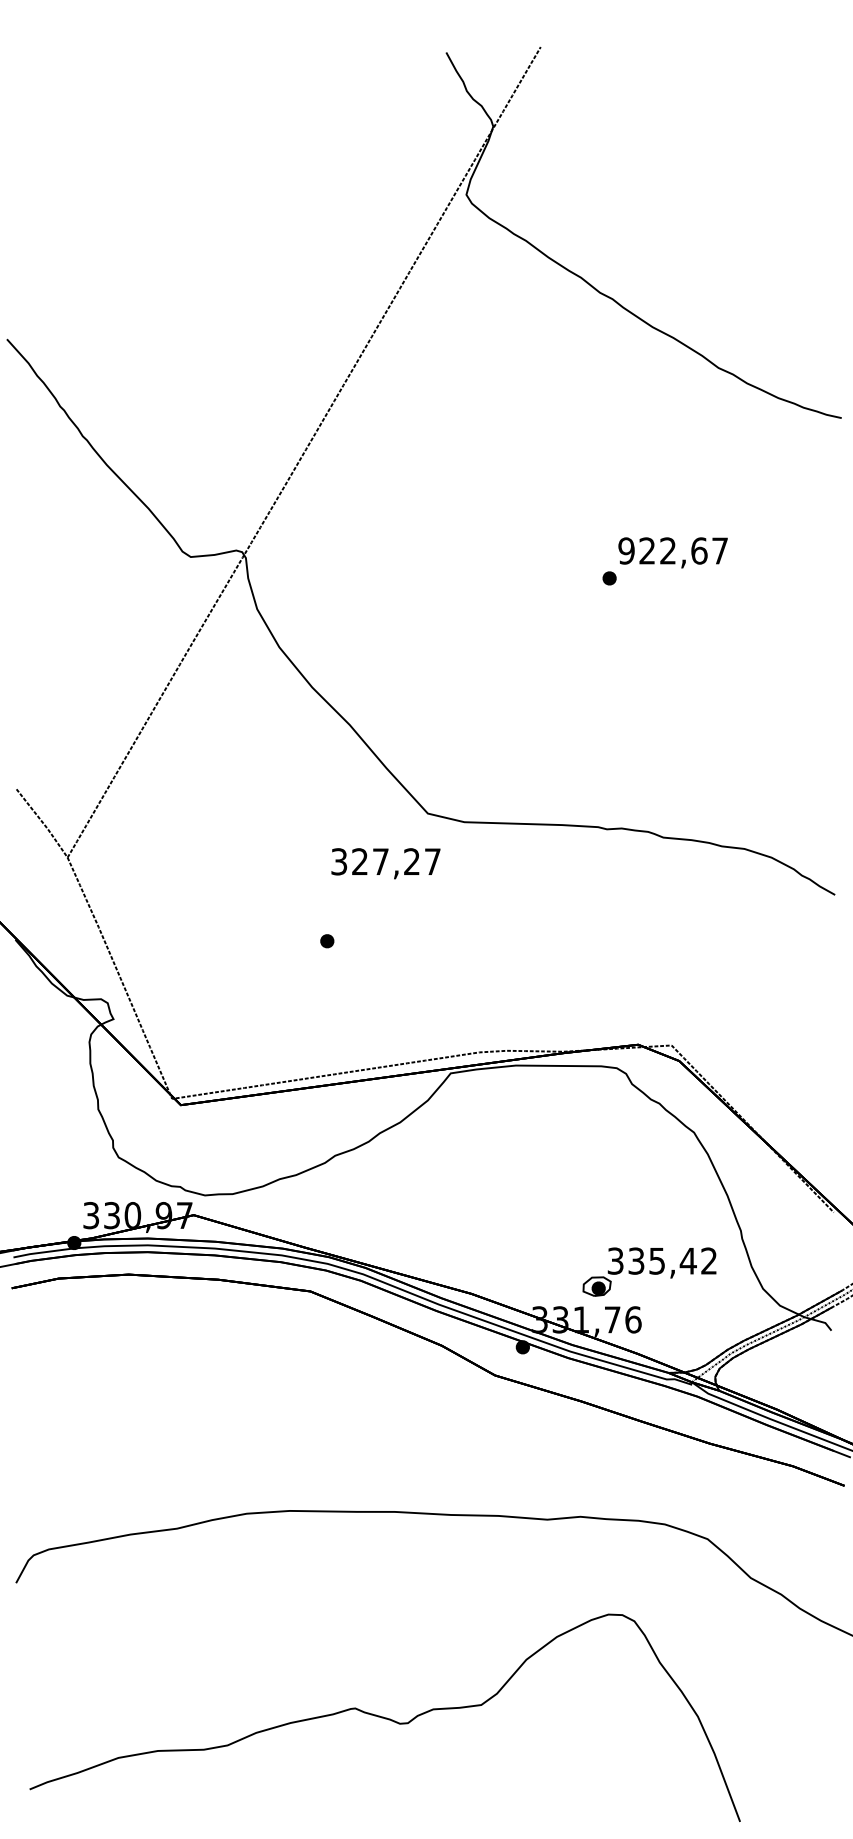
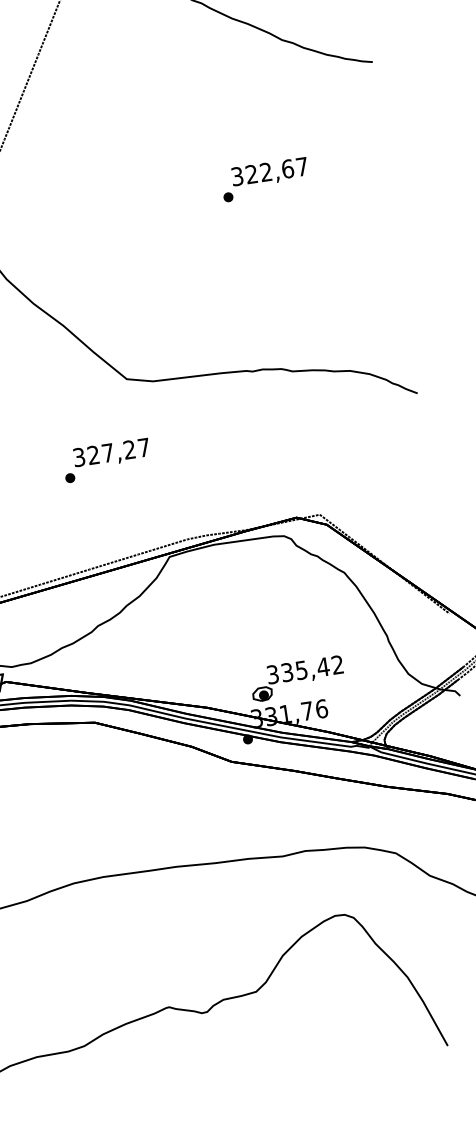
text: (626, 550) -> (237, 176), 922,67 -> 322,67
text: (385, 863) -> (111, 453), moved
part: (649, 1271) -> (297, 678), moved

